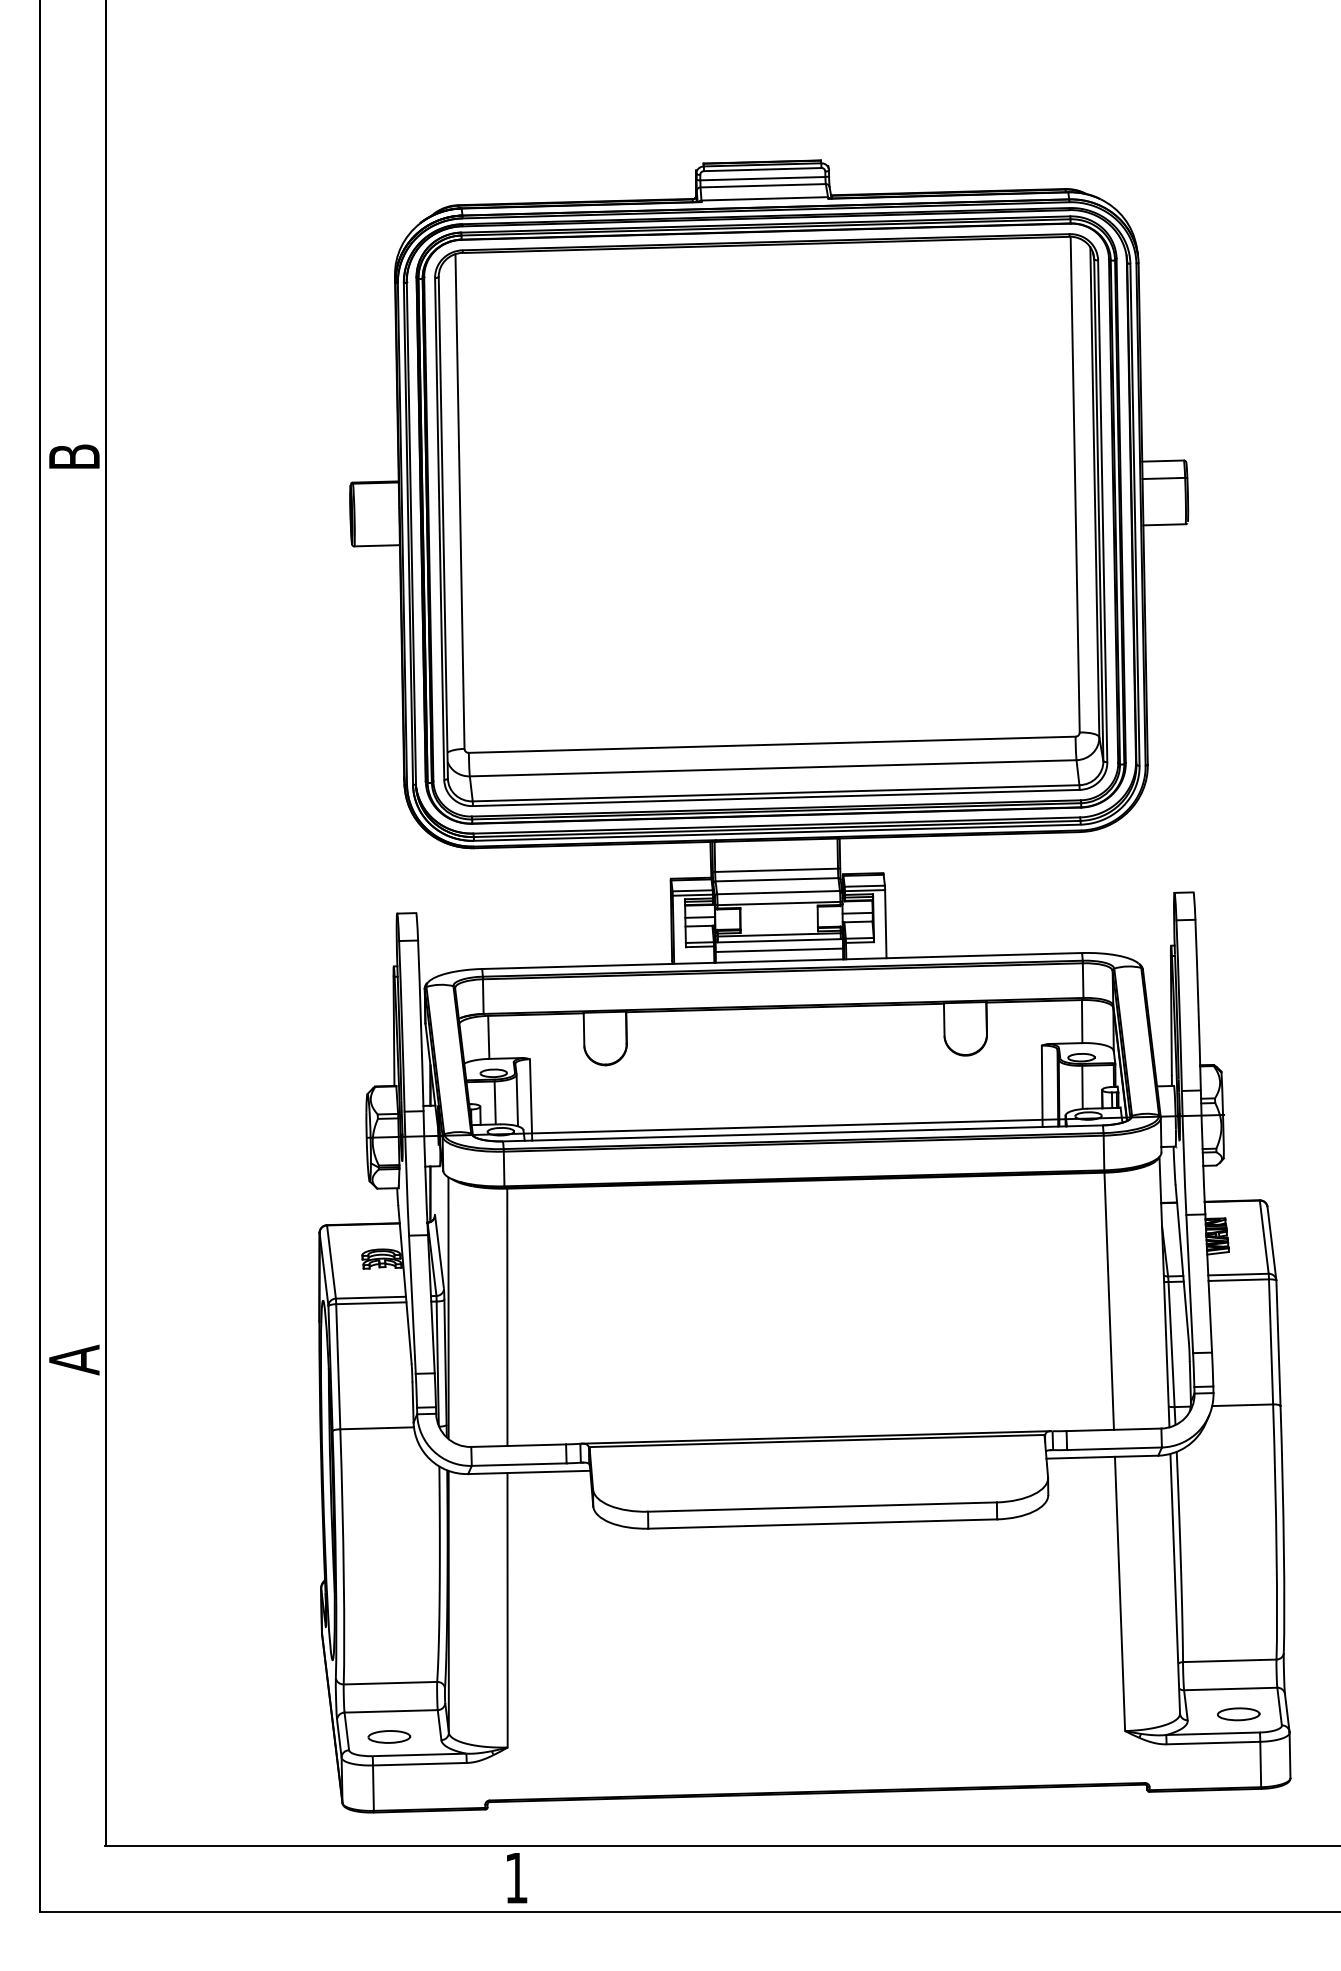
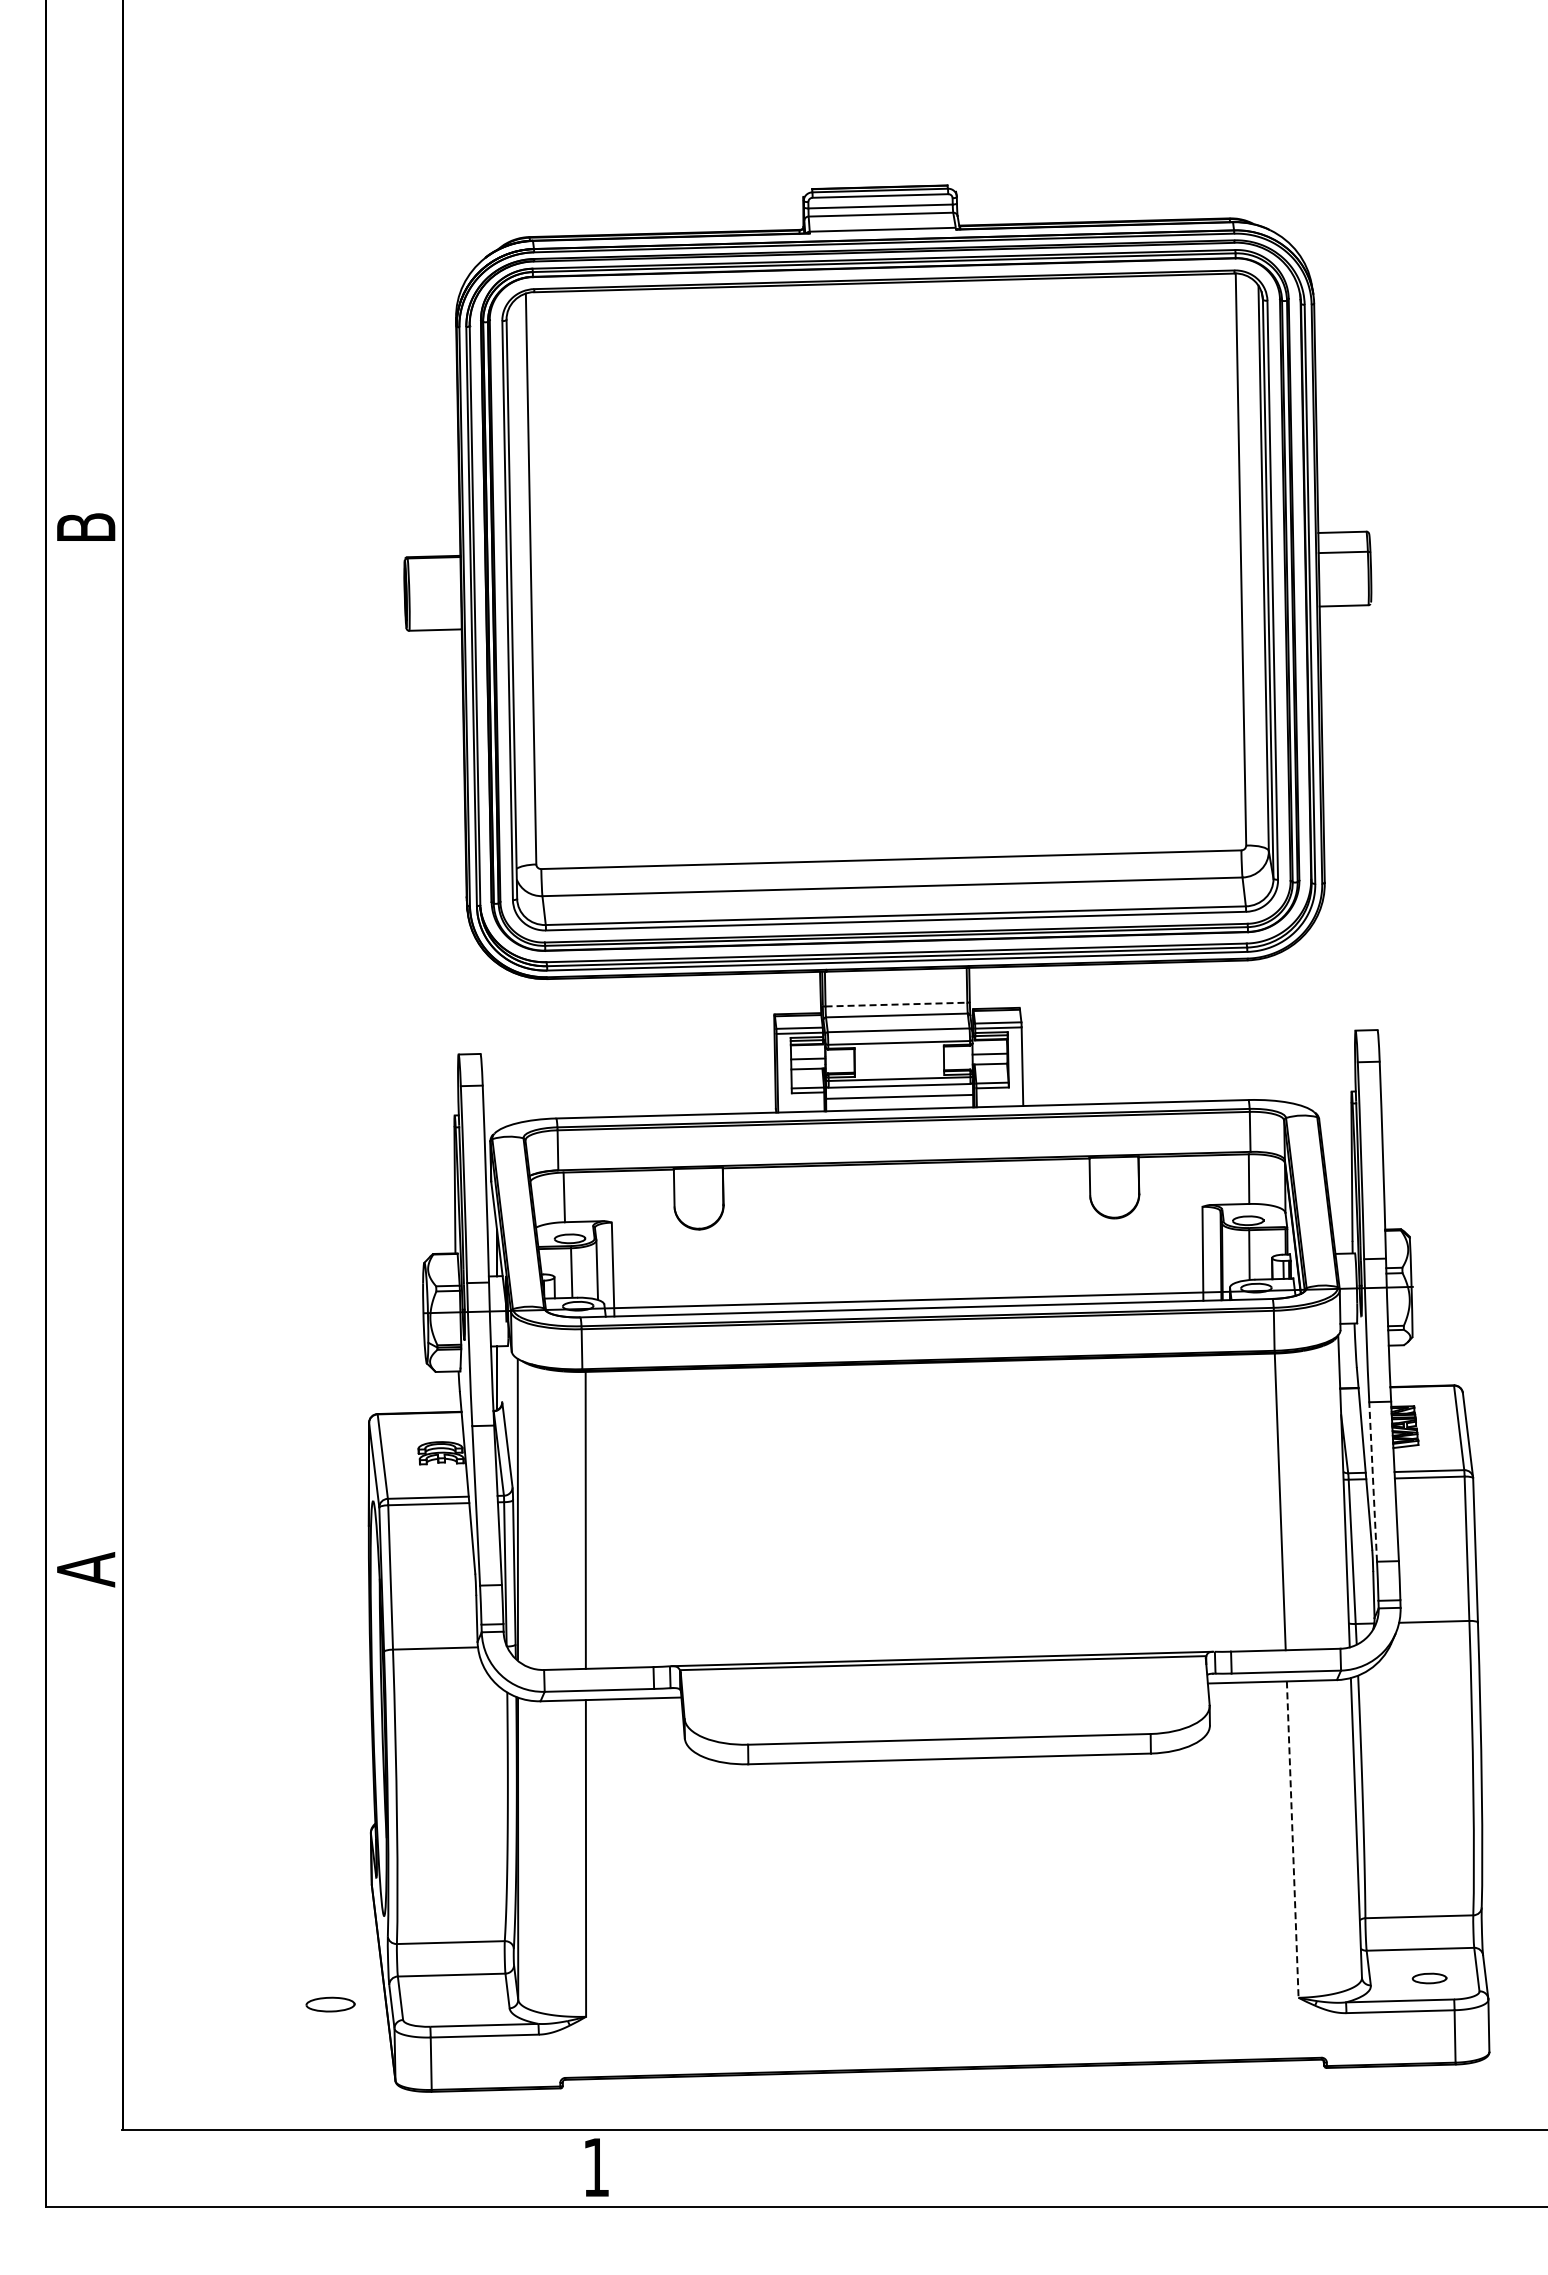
line: (776, 870) -> (896, 1004), solid -> dashed
line: (1190, 1283) -> (1373, 1481), solid -> dashed
line: (1119, 1594) -> (1292, 1840), solid -> dashed
part: (1238, 1714) -> (1429, 1978), size x0.7
part: (389, 1736) -> (330, 2004), moved

